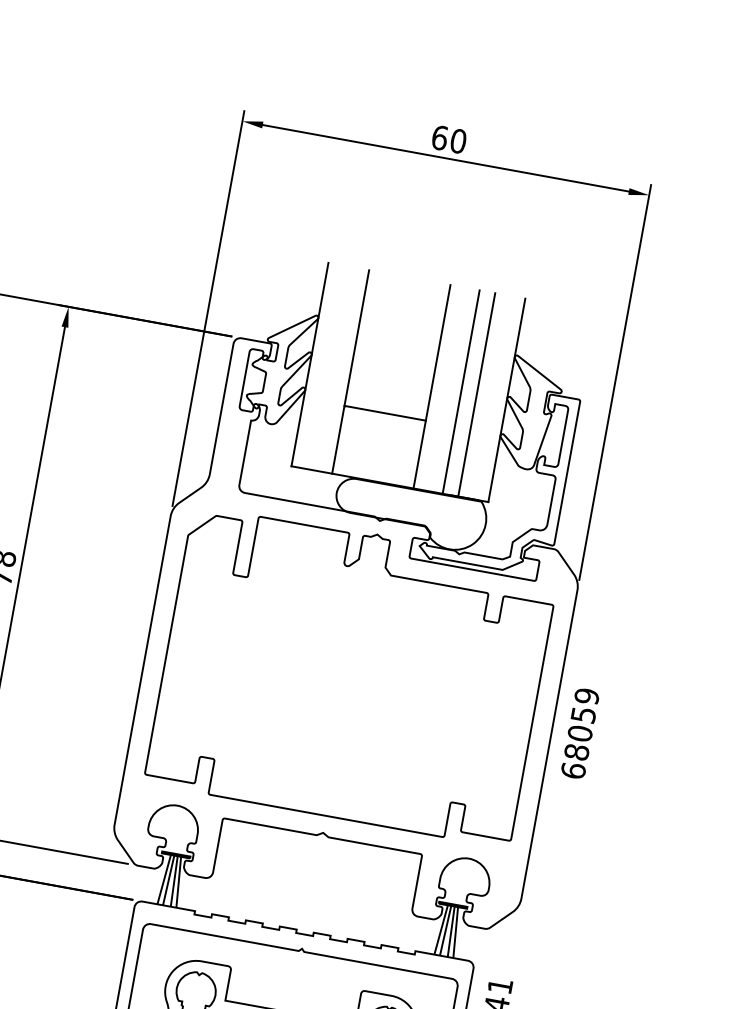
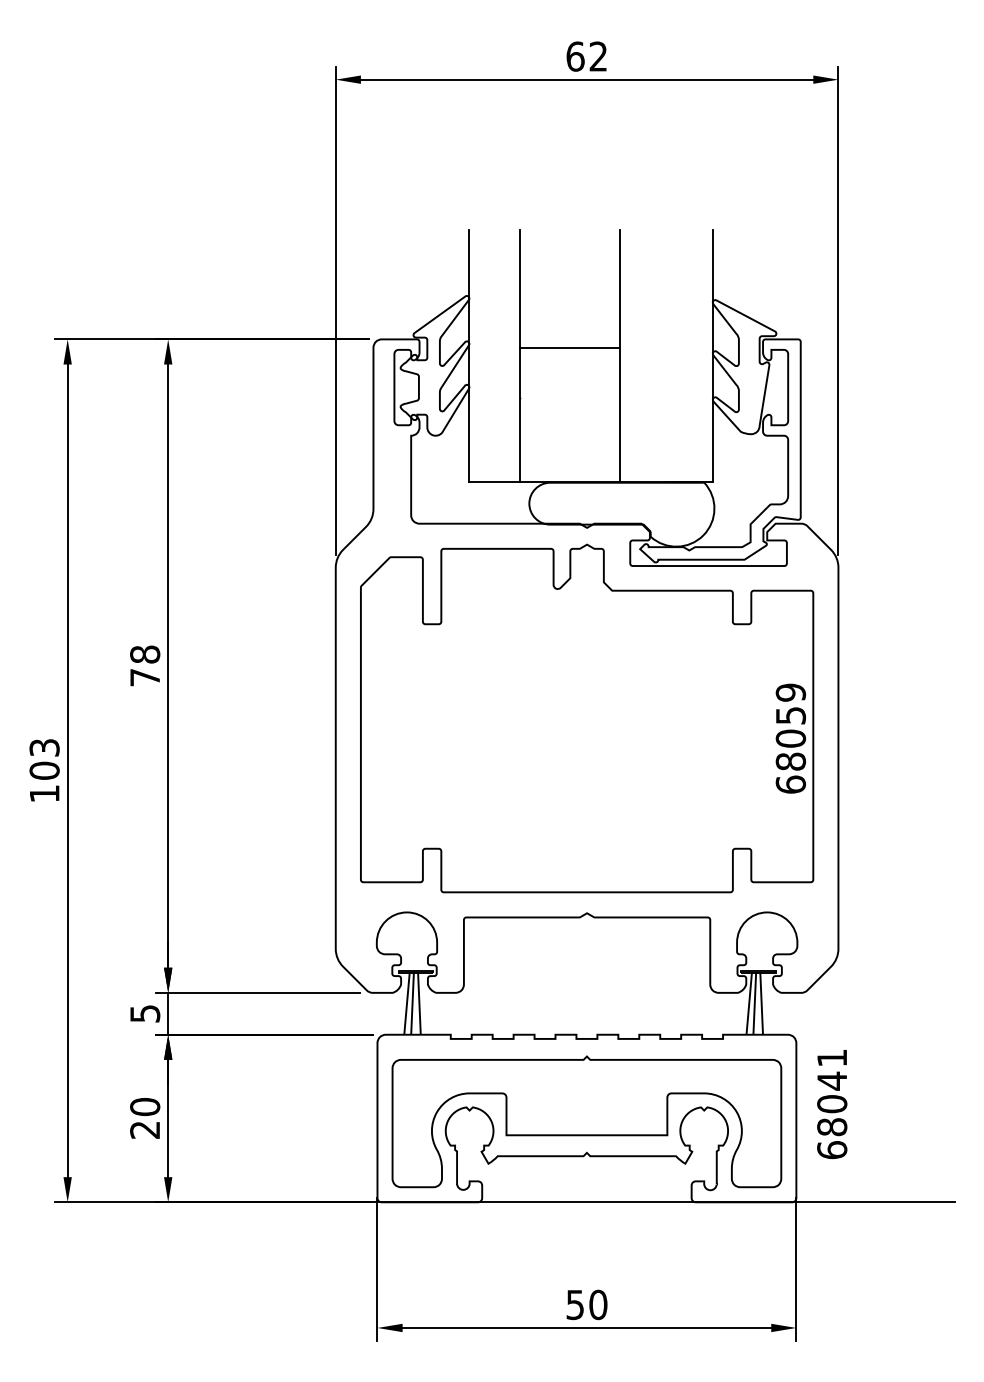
text: (458, 141) -> (598, 56), 60 -> 62
line: (461, 391) -> (656, 355), removed
line: (476, 394) -> (675, 355), removed
line: (384, 412) -> (569, 347), moved
text: (579, 733) -> (790, 738), moved
line: (178, 881) -> (424, 1002), removed
line: (455, 931) -> (766, 1002), removed

